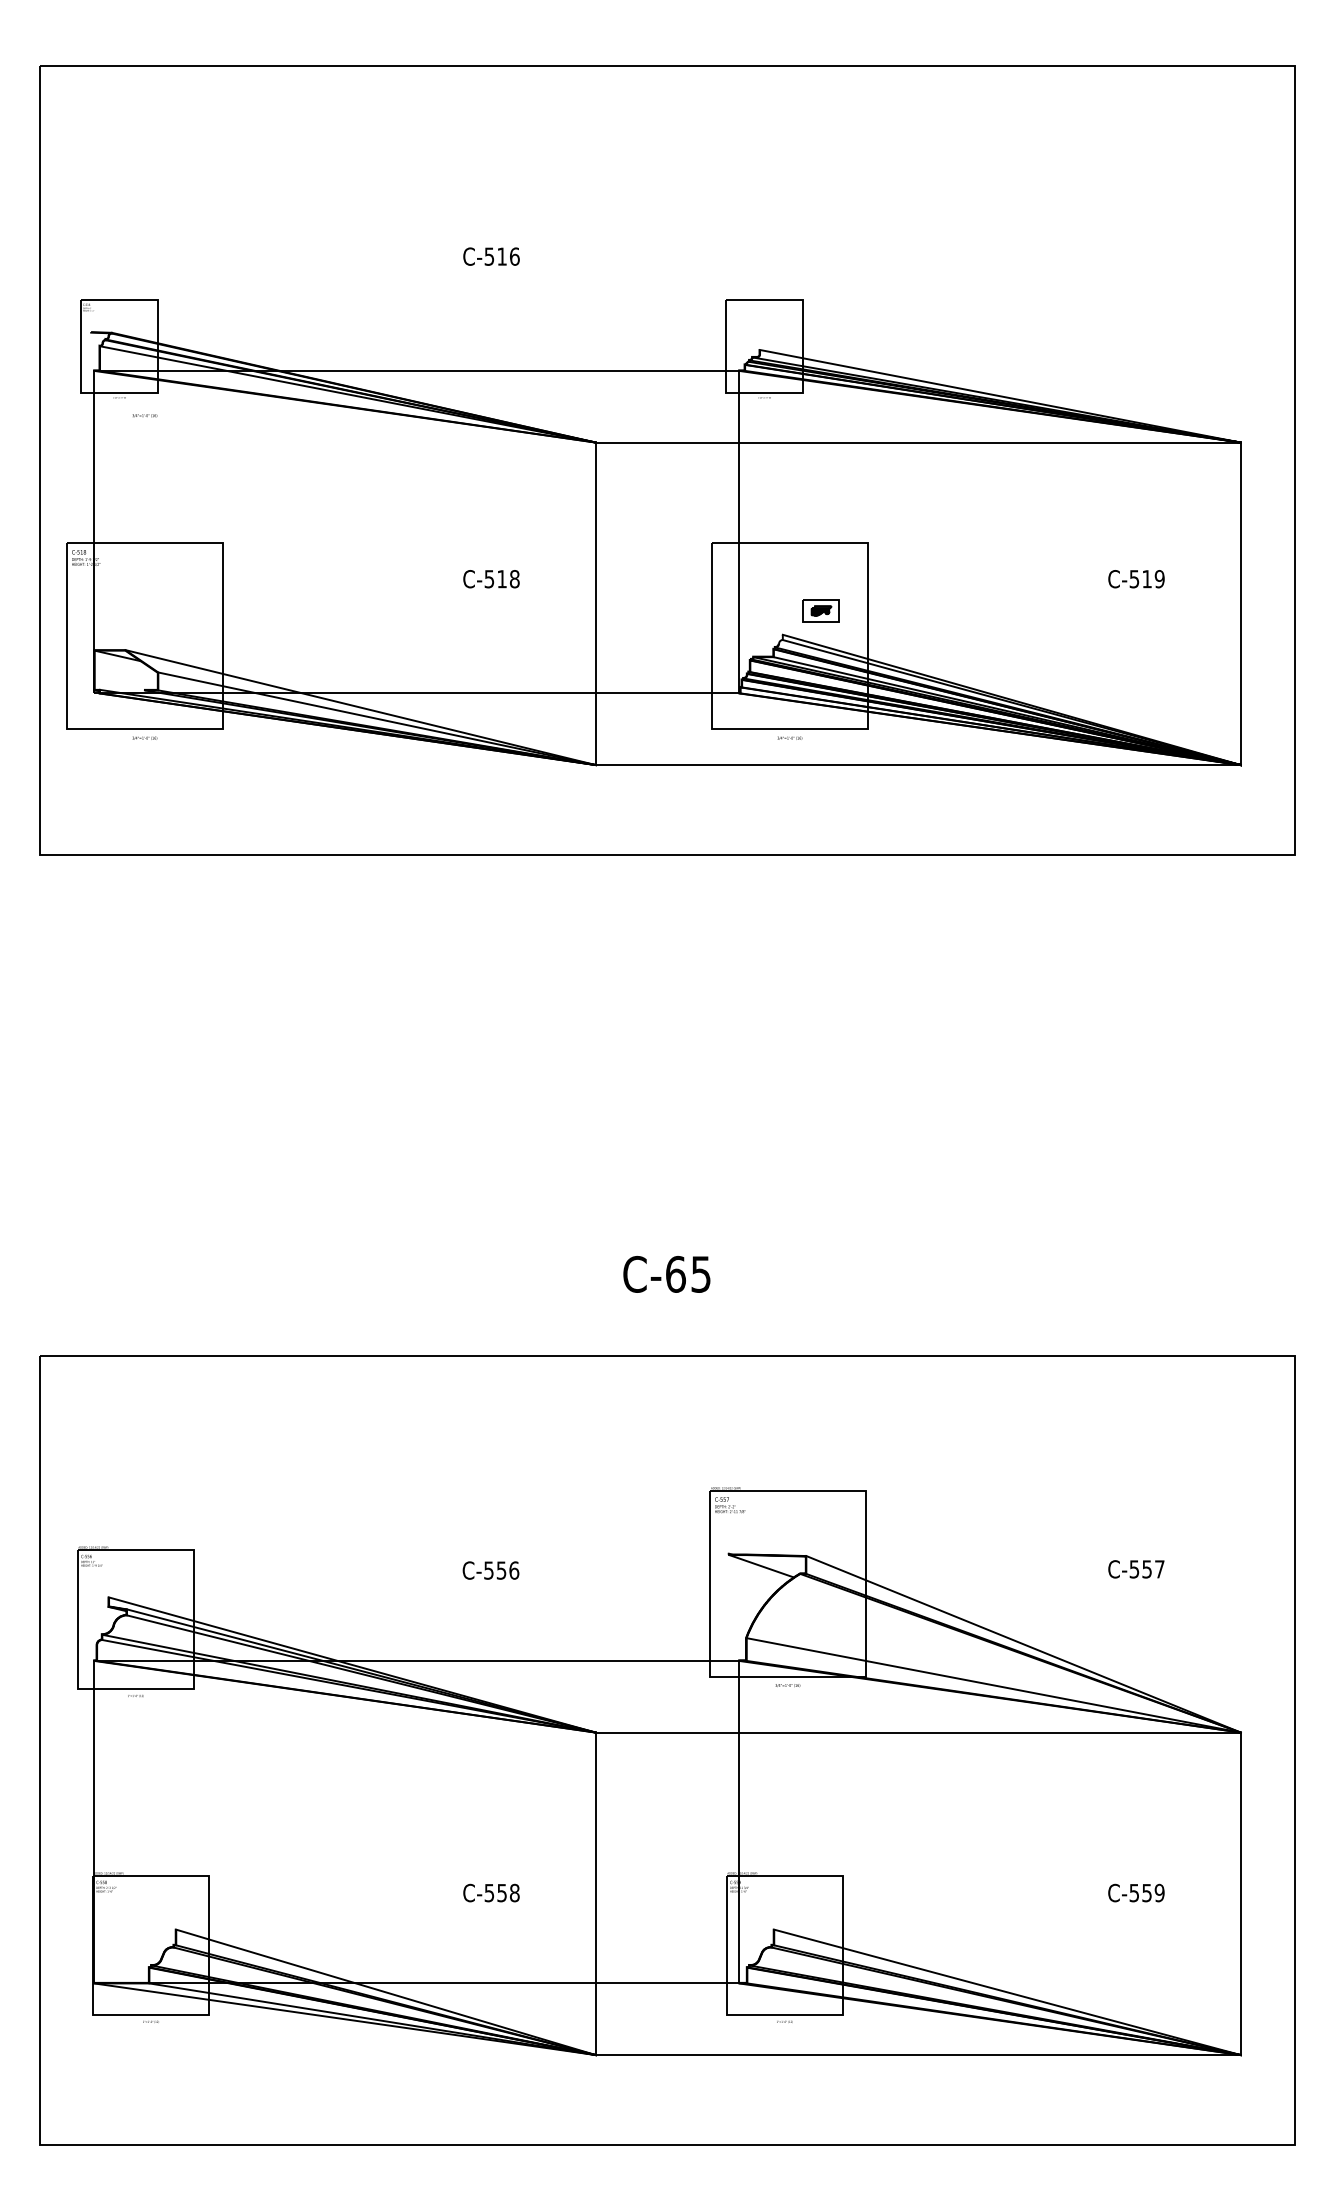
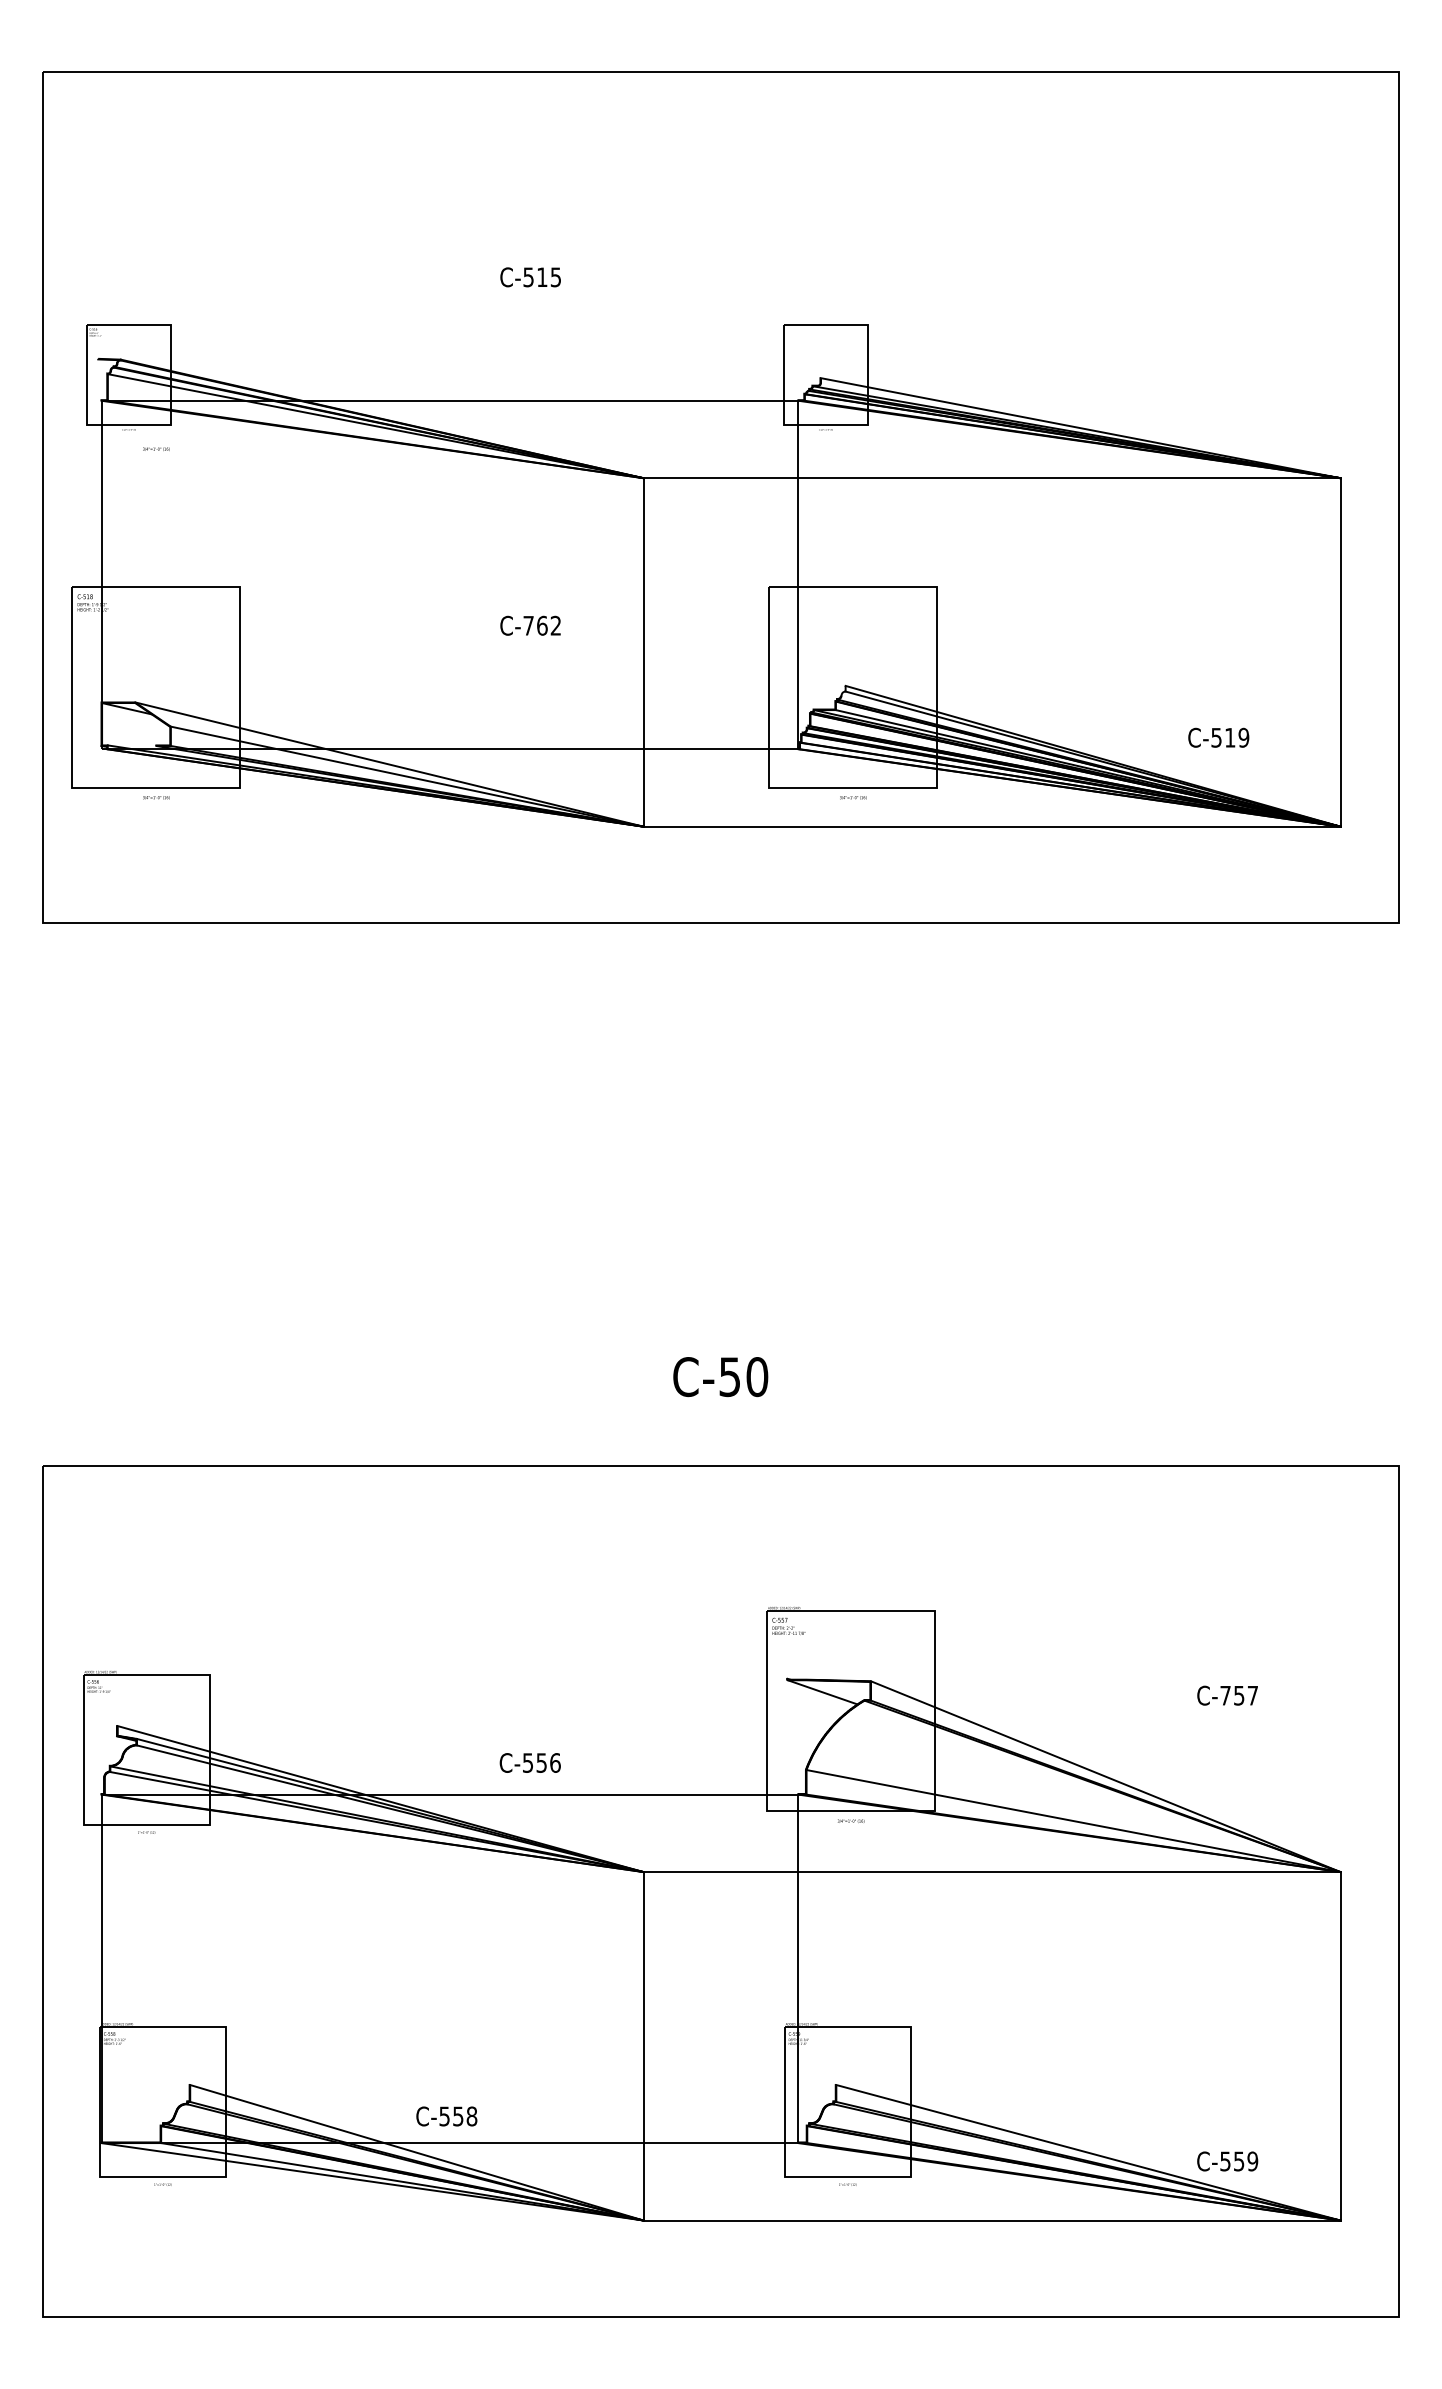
text: (514, 256) -> (555, 277), C-516 -> C-515
text: (502, 578) -> (542, 625), C-518 -> C-762
text: (1136, 578) -> (1218, 737), moved
part: (820, 611) -> (886, 660), removed
text: (688, 1274) -> (743, 1377), C-65 -> C-50
text: (1134, 1569) -> (1225, 1695), C-557 -> C-757
text: (490, 1570) -> (529, 1762), moved
text: (491, 1893) -> (446, 2116), moved
text: (1136, 1893) -> (1227, 2161), moved

